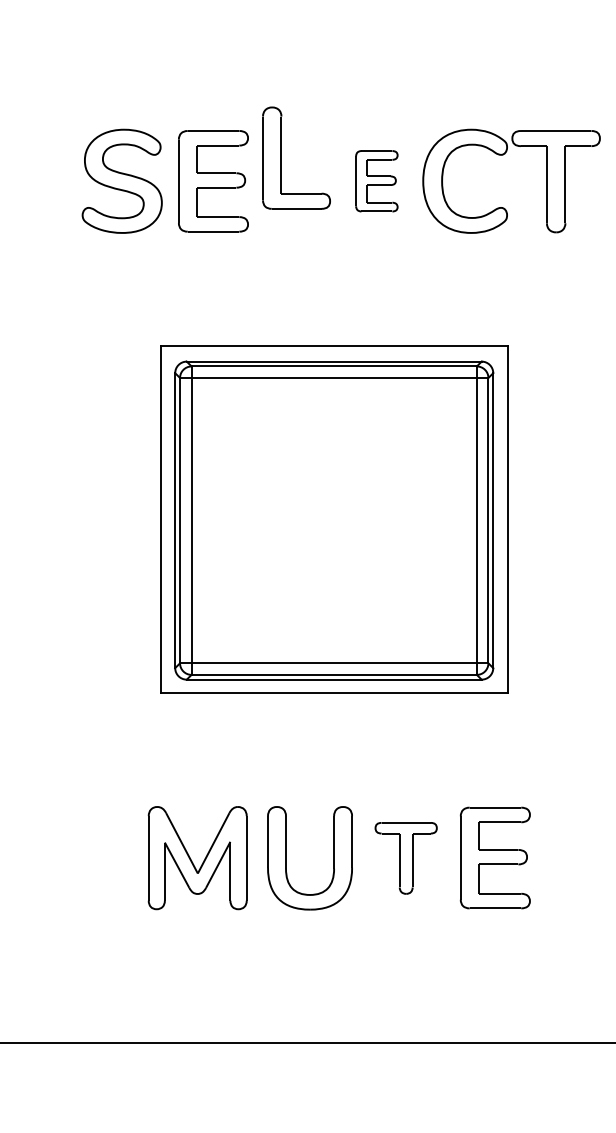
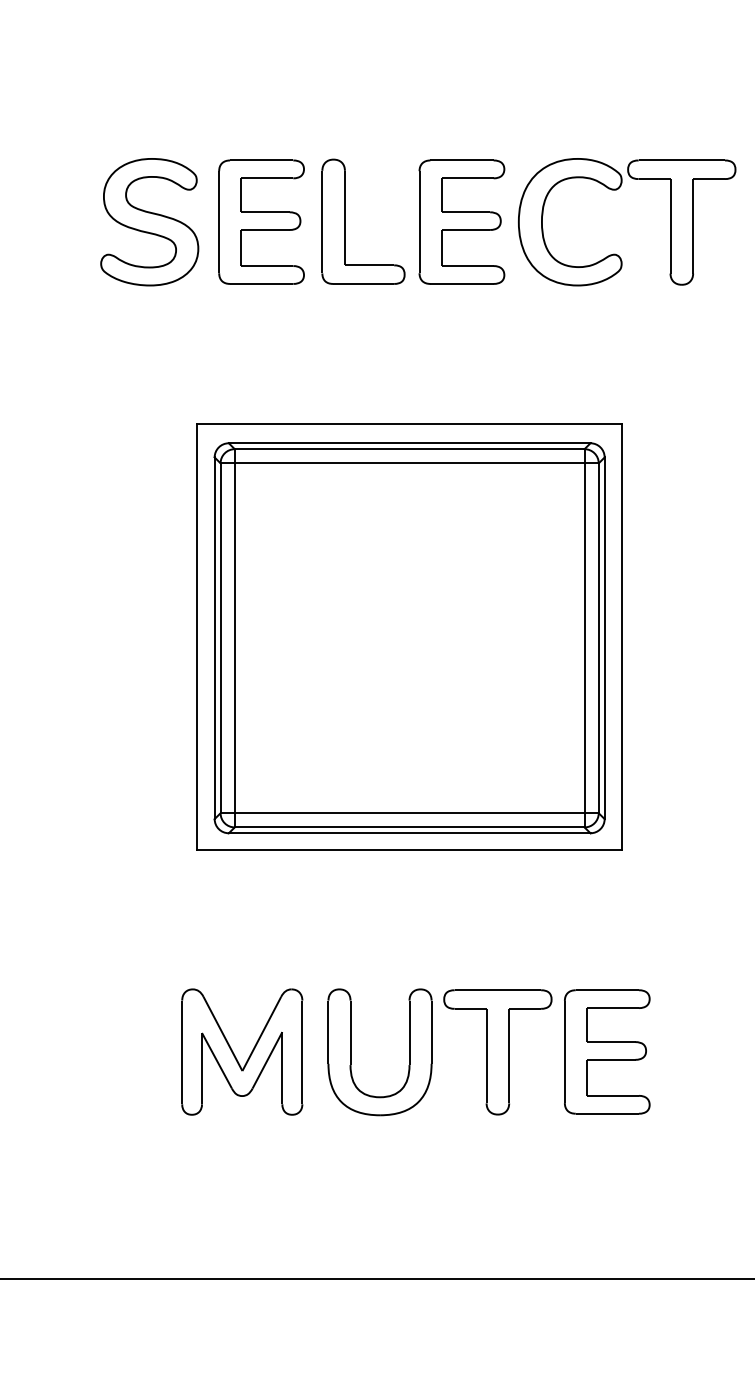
part: (281, 157) -> (345, 221), moved
part: (376, 180) -> (461, 221), size x1.67
part: (405, 858) -> (497, 1052), size x1.43

